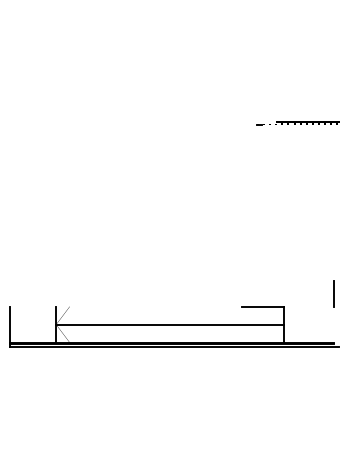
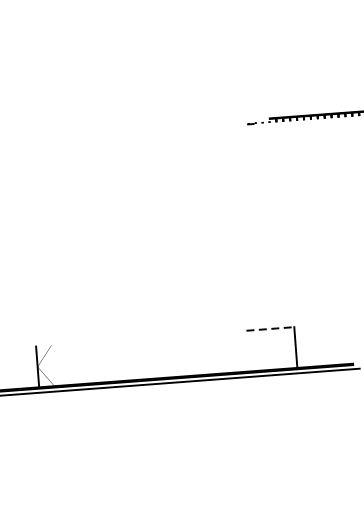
line: (333, 293) -> (348, 308), removed
line: (263, 306) -> (270, 328), solid -> dashed
line: (170, 324) -> (166, 357), removed

